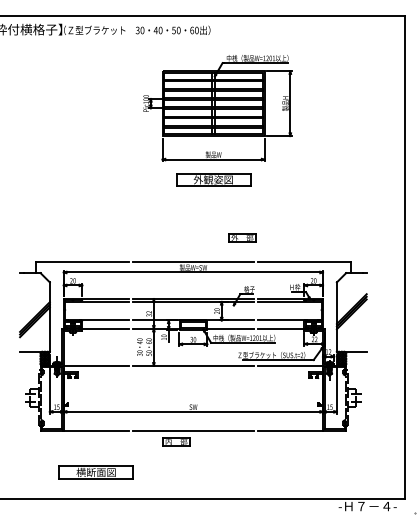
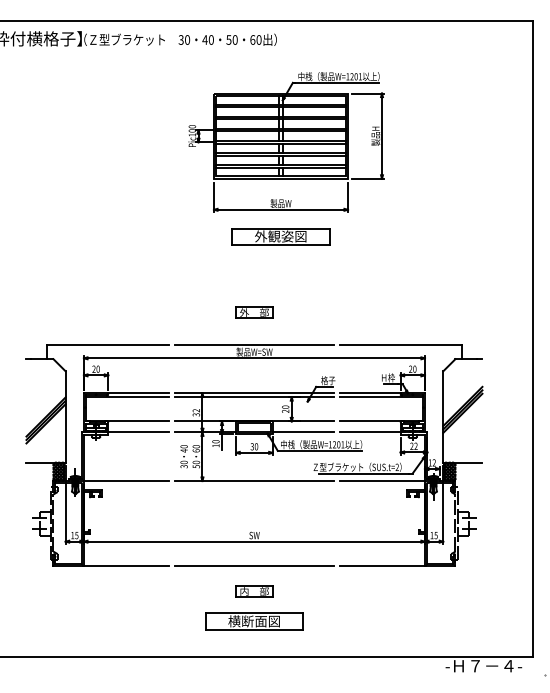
part: (242, 237) -> (254, 312), moved
part: (176, 441) -> (254, 591), moved
part: (95, 472) -> (253, 621), moved

